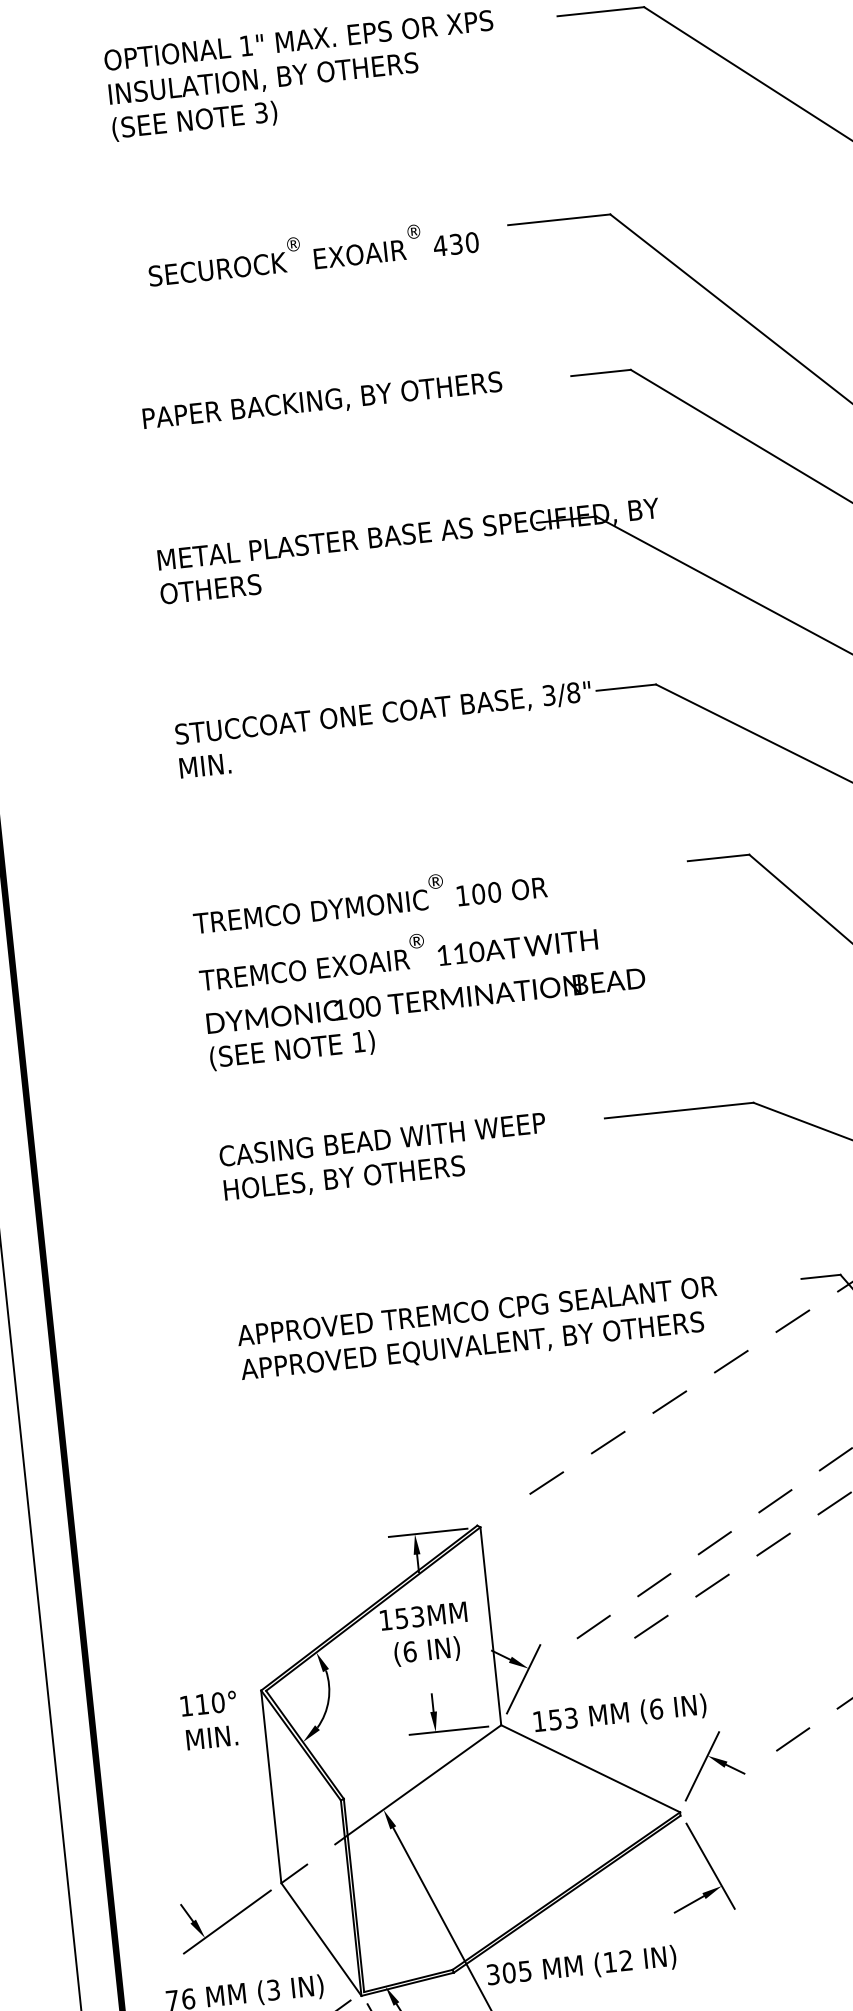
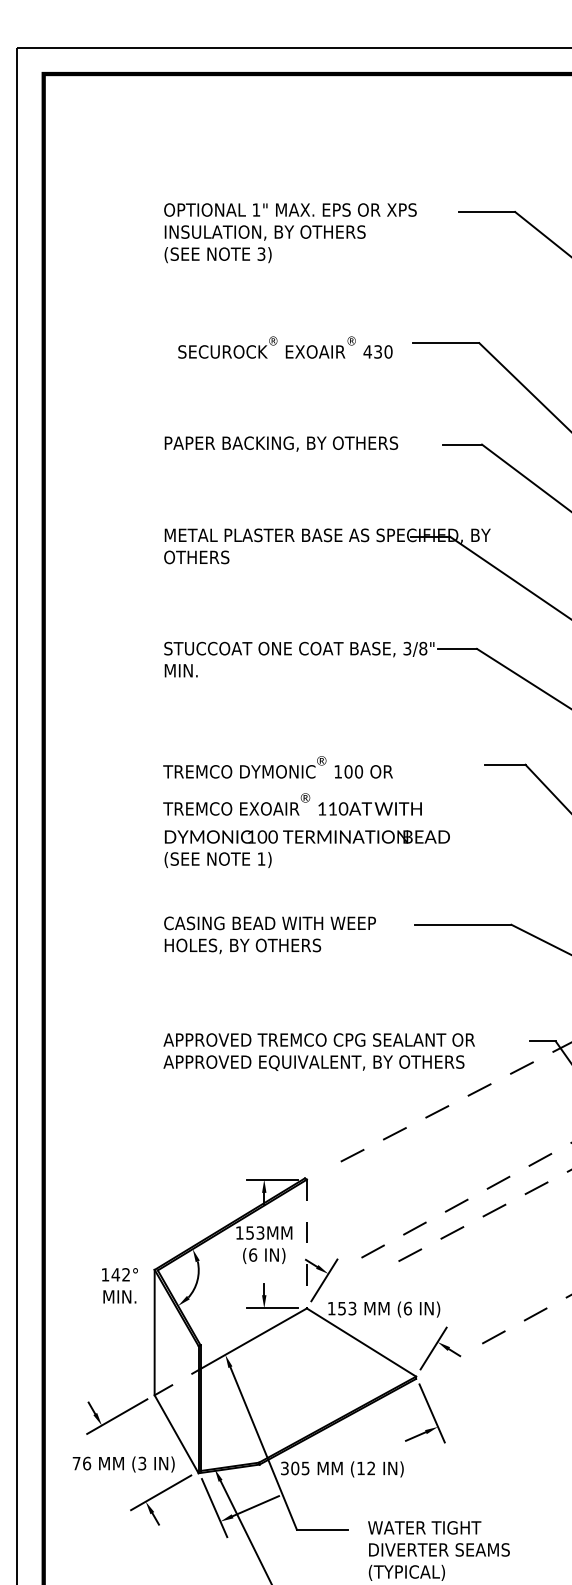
line: (490, 1627) -> (306, 1244), solid -> dashed
text: (209, 1703) -> (120, 1274), 110° -> 142°

